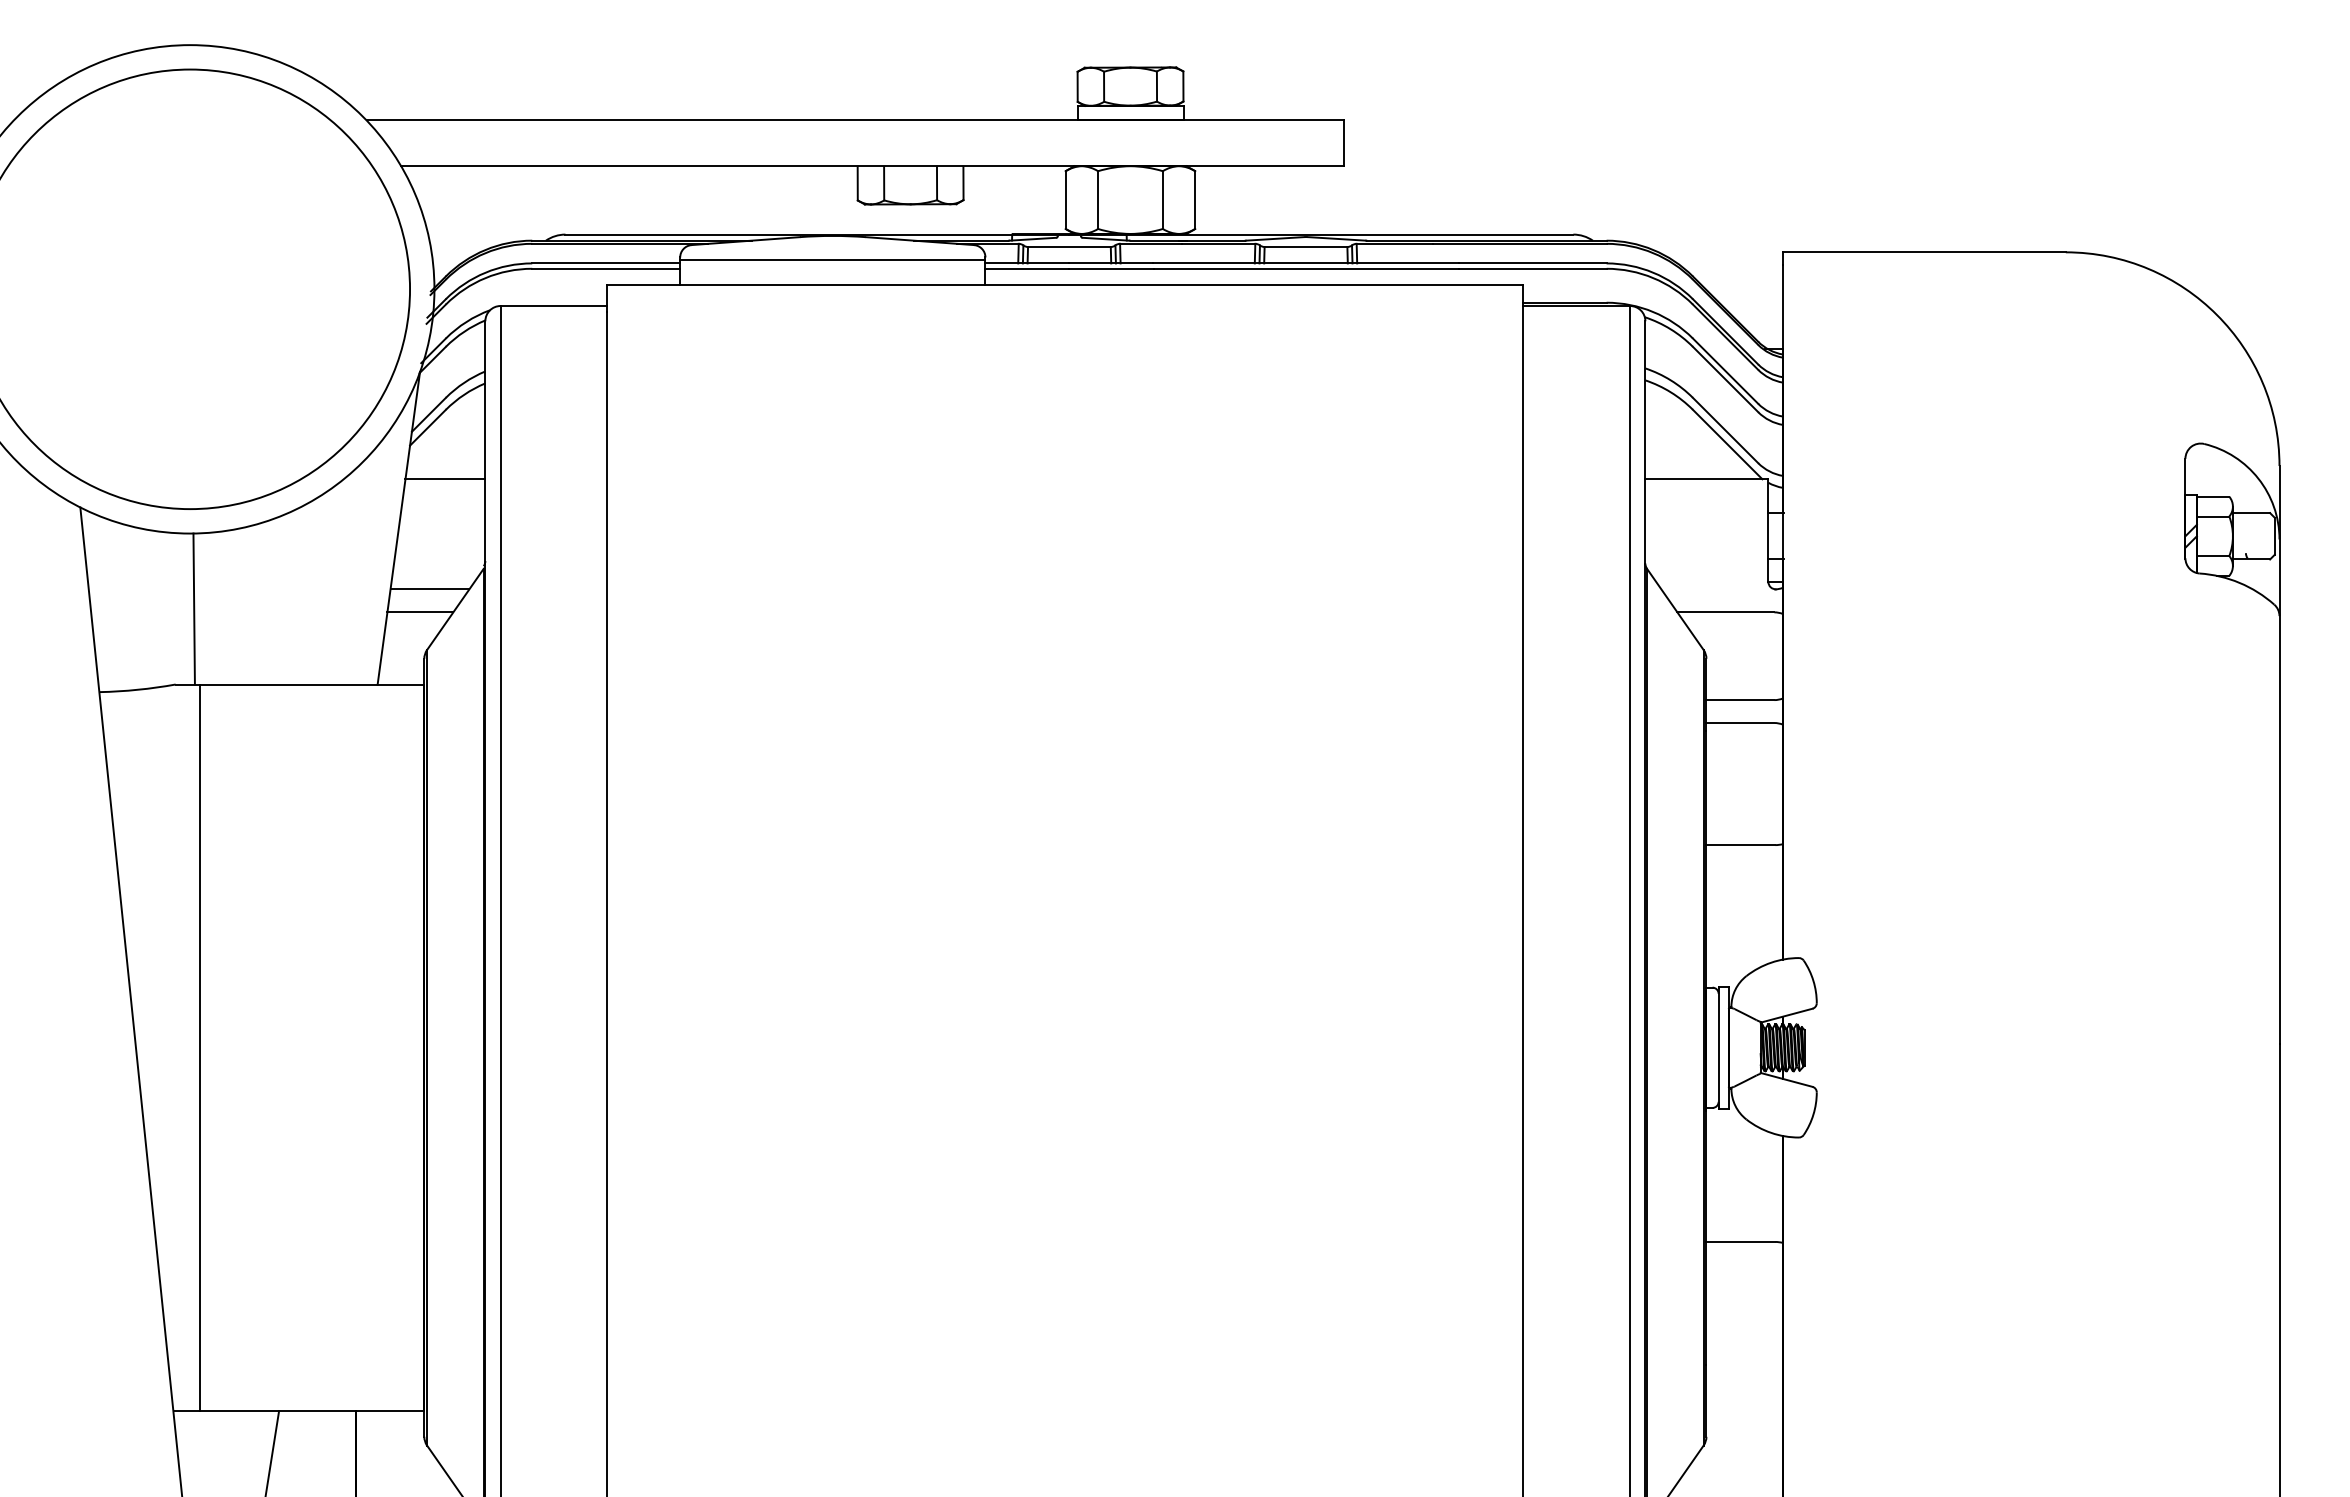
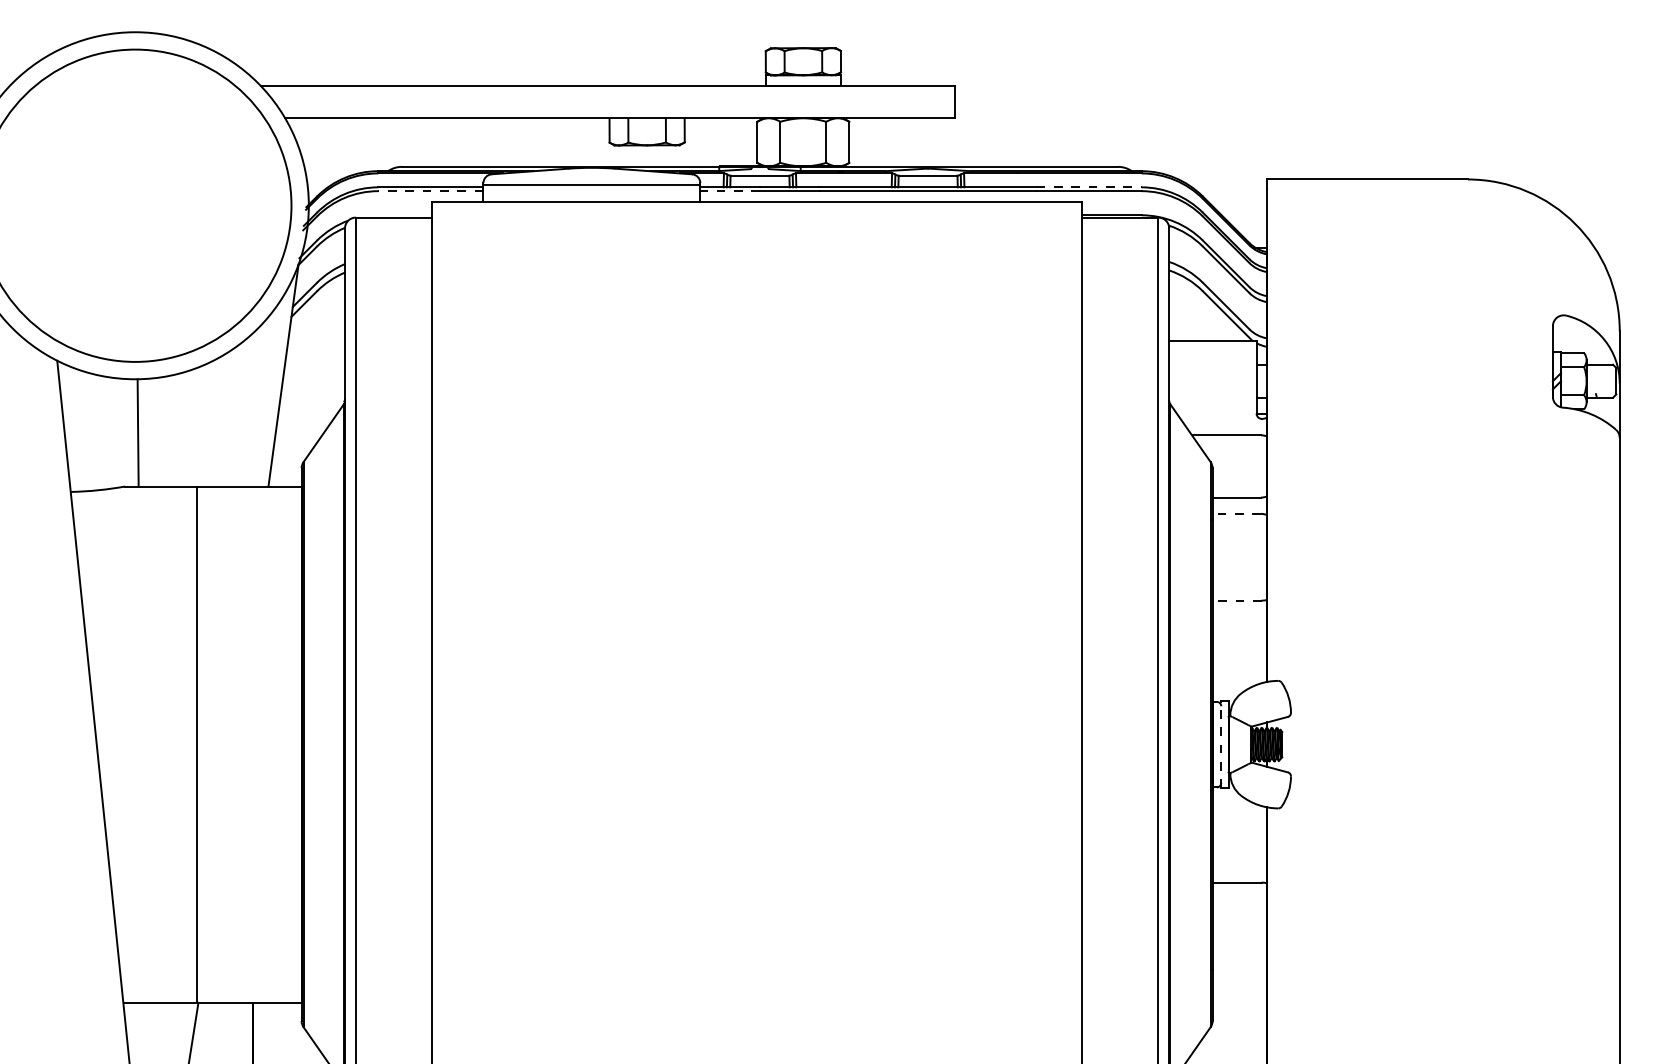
line: (1532, 263) -> (1089, 187), solid -> dashed
line: (606, 268) -> (431, 190), solid -> dashed
line: (1027, 268) -> (730, 190), solid -> dashed
line: (445, 479) -> (316, 340), removed
line: (429, 589) -> (305, 419), removed
line: (420, 612) -> (298, 435), removed
line: (1740, 723) -> (1236, 514), solid -> dashed
line: (1740, 845) -> (1236, 600), solid -> dashed
line: (200, 1047) -> (197, 744), moved
line: (1718, 1047) -> (1221, 744), solid -> dashed

